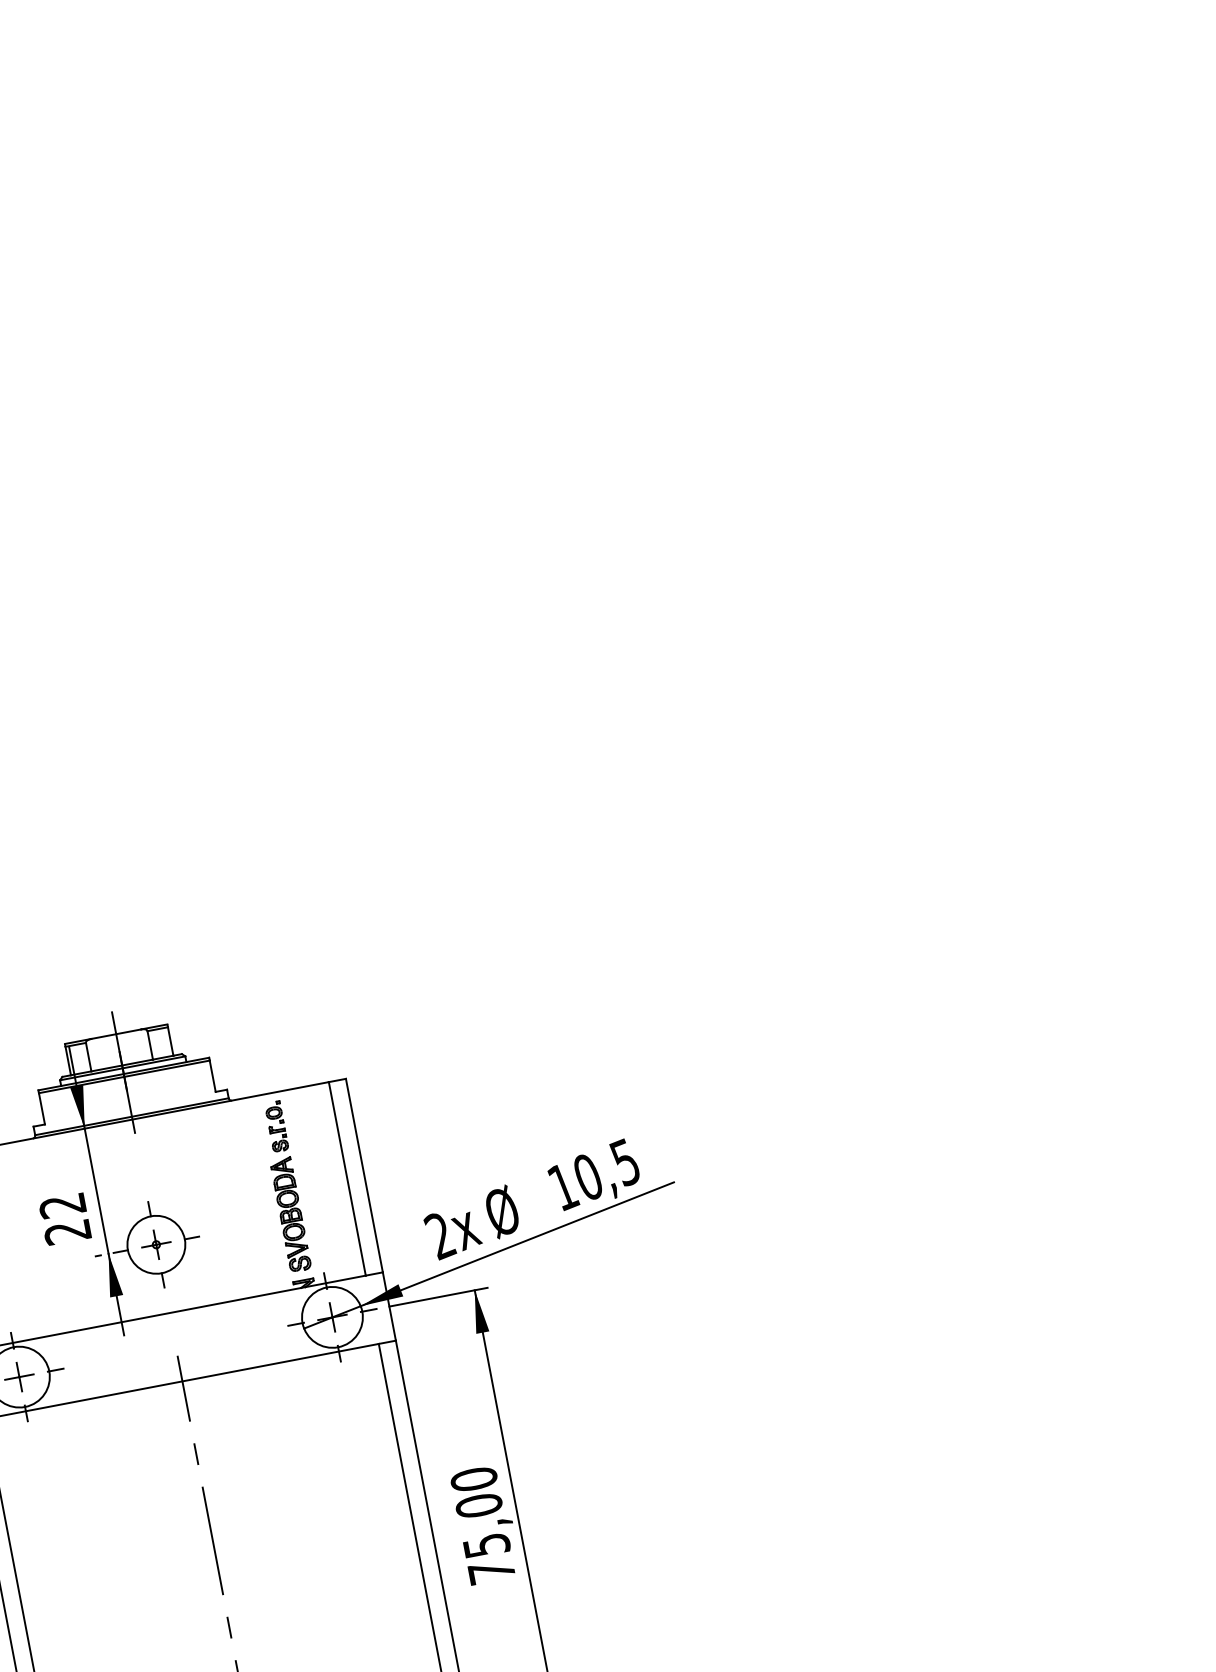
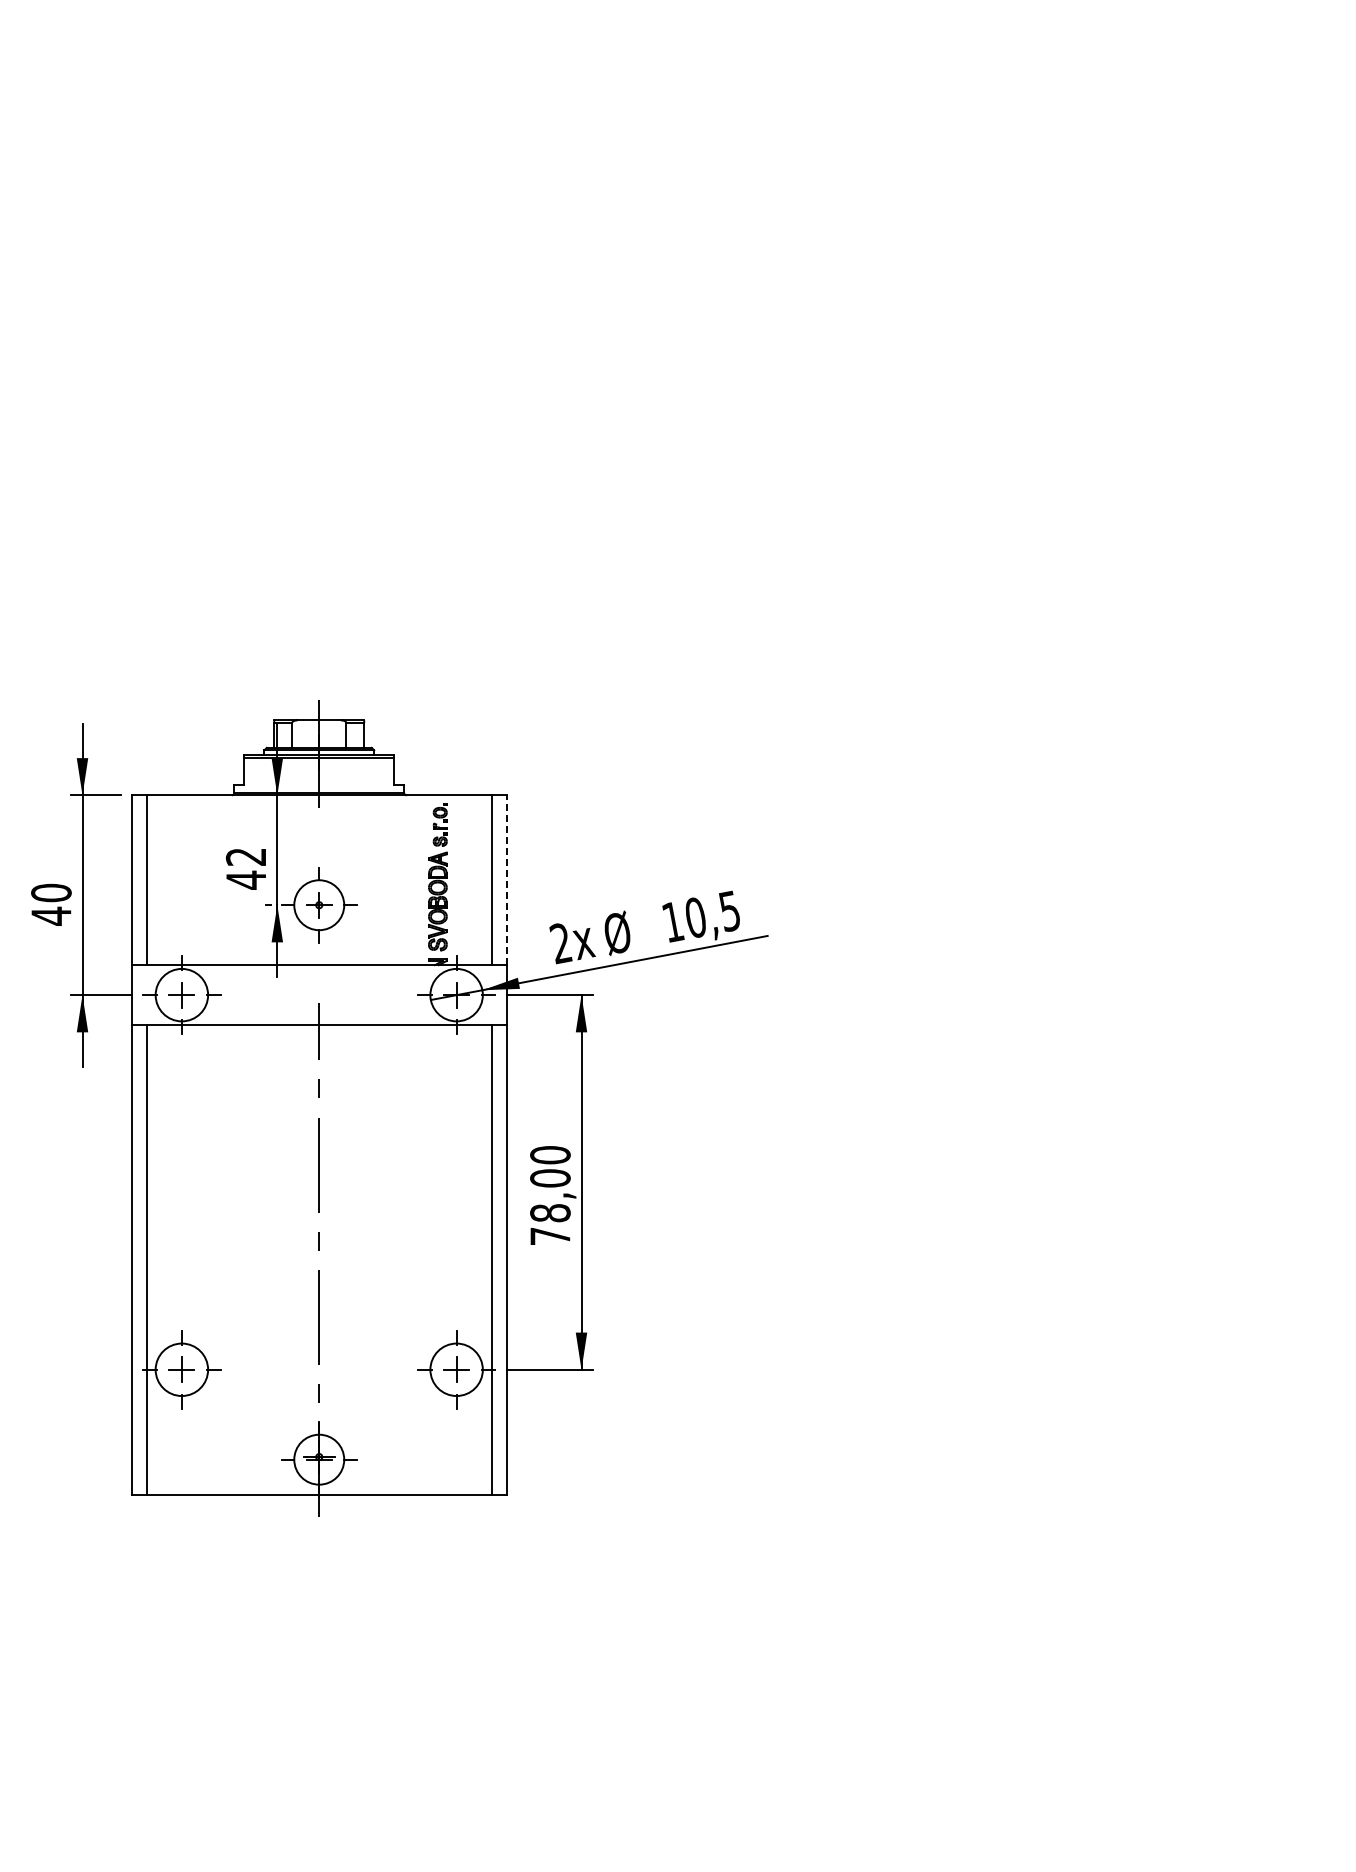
line: (364, 1175) -> (506, 880), solid -> dashed
text: (66, 1231) -> (245, 879), 22 -> 42
text: (486, 1545) -> (550, 1213), 75,00 -> 78,00

